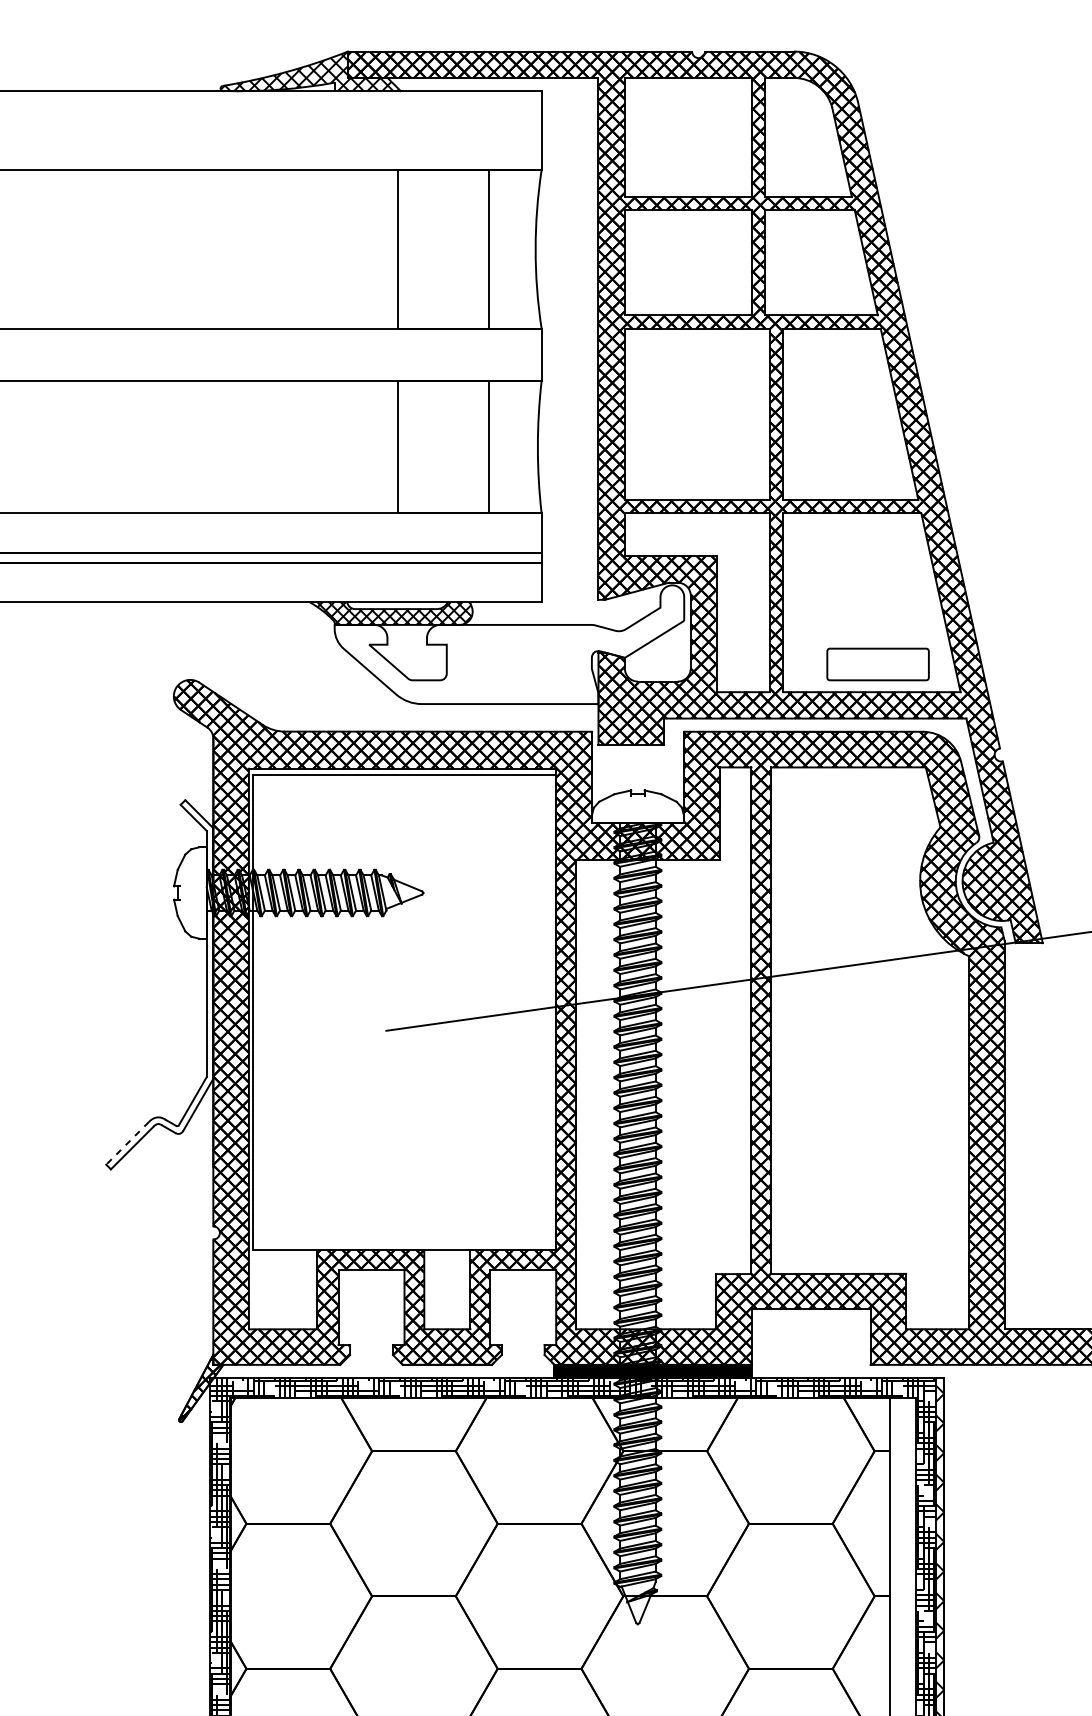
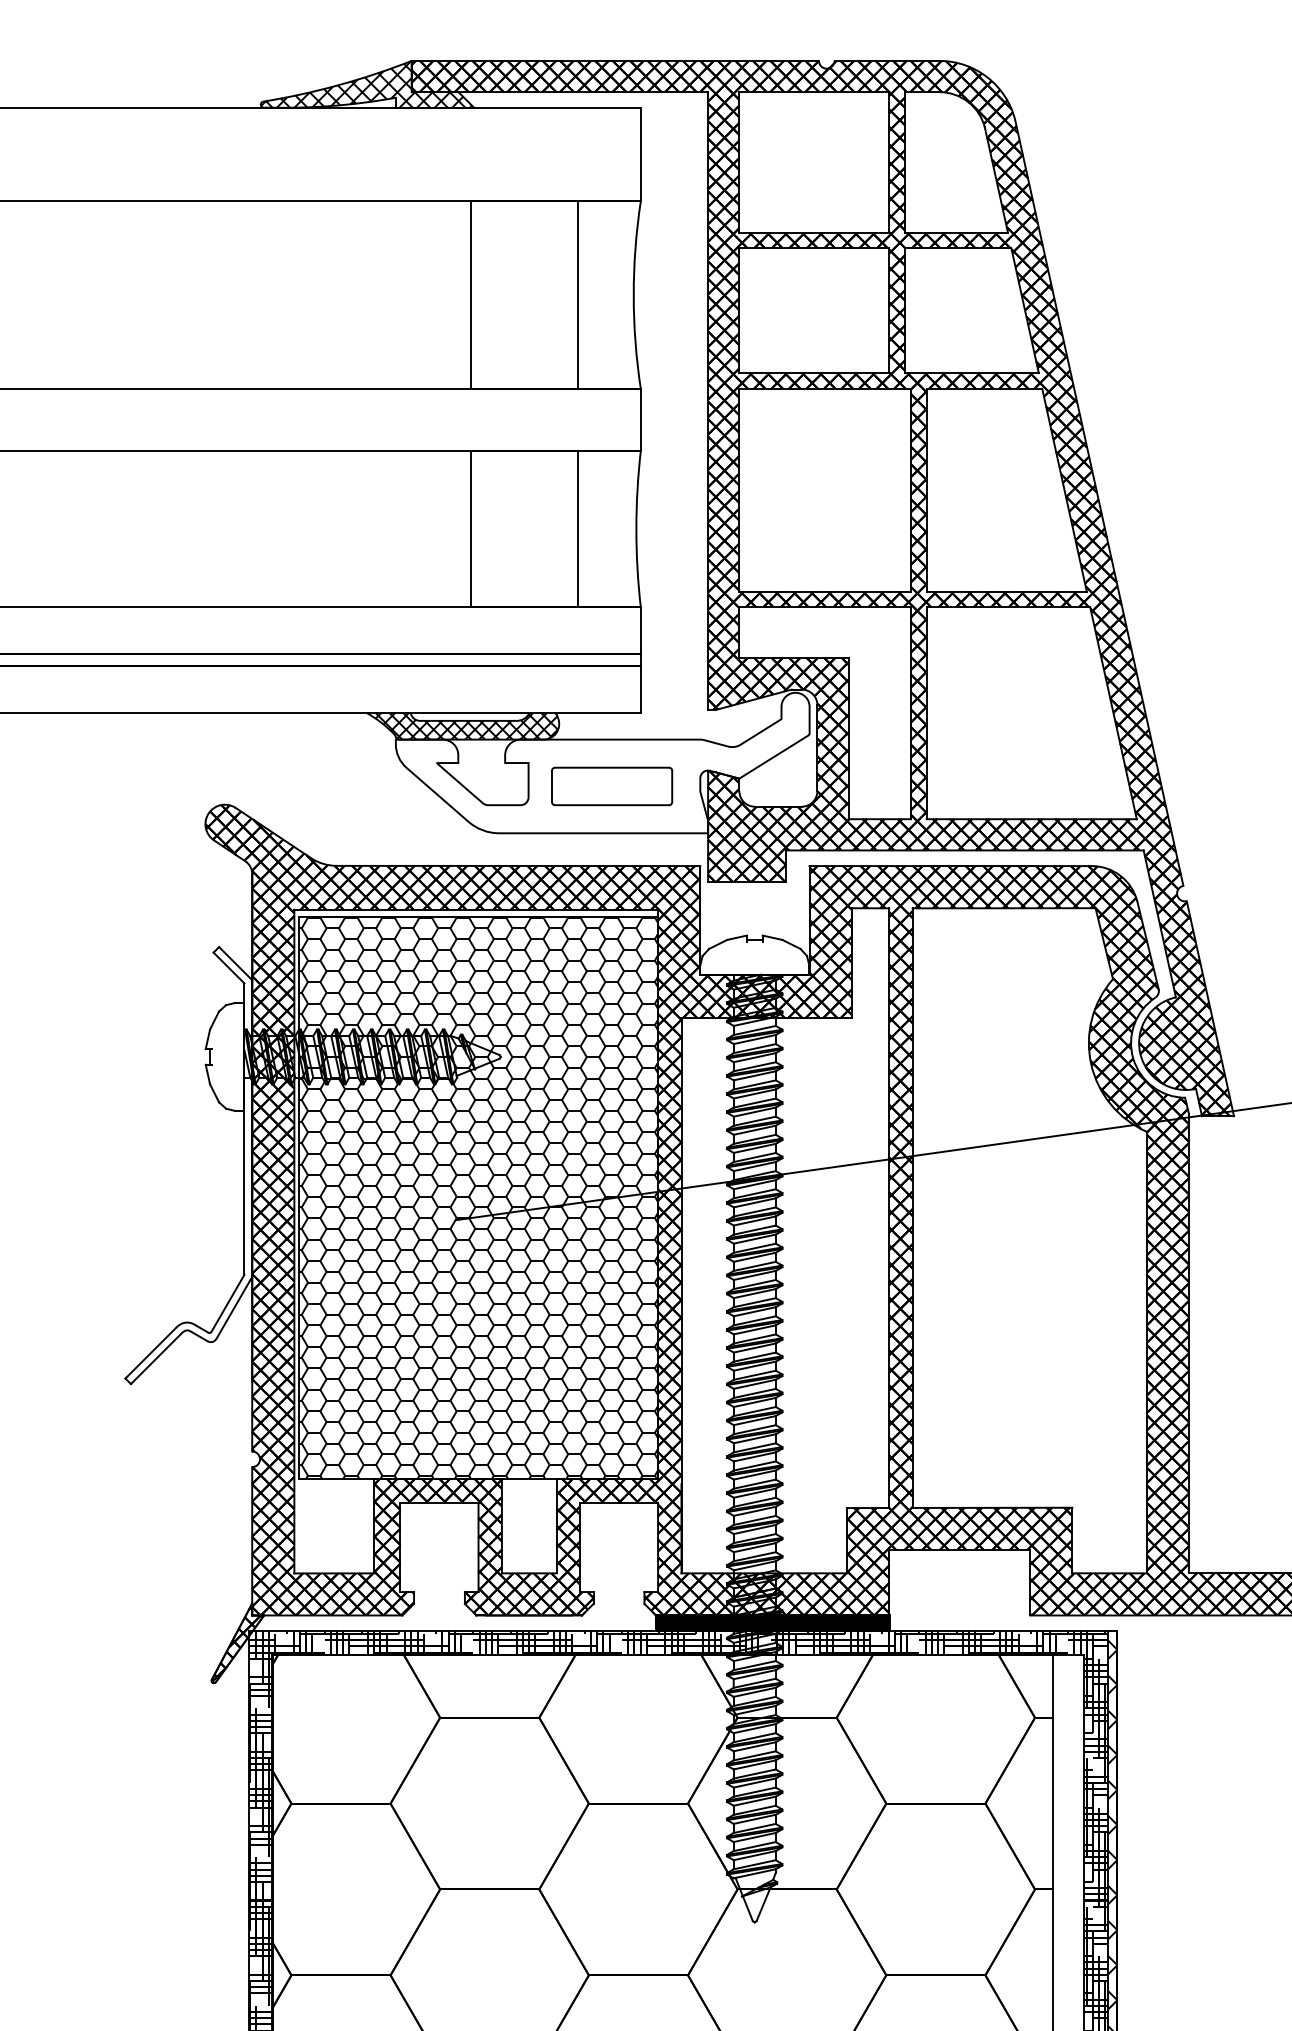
part: (878, 664) -> (612, 786), moved
hatch: (404, 1012) -> (478, 1198), added
line: (127, 1143) -> (150, 1353), dashed -> solid

